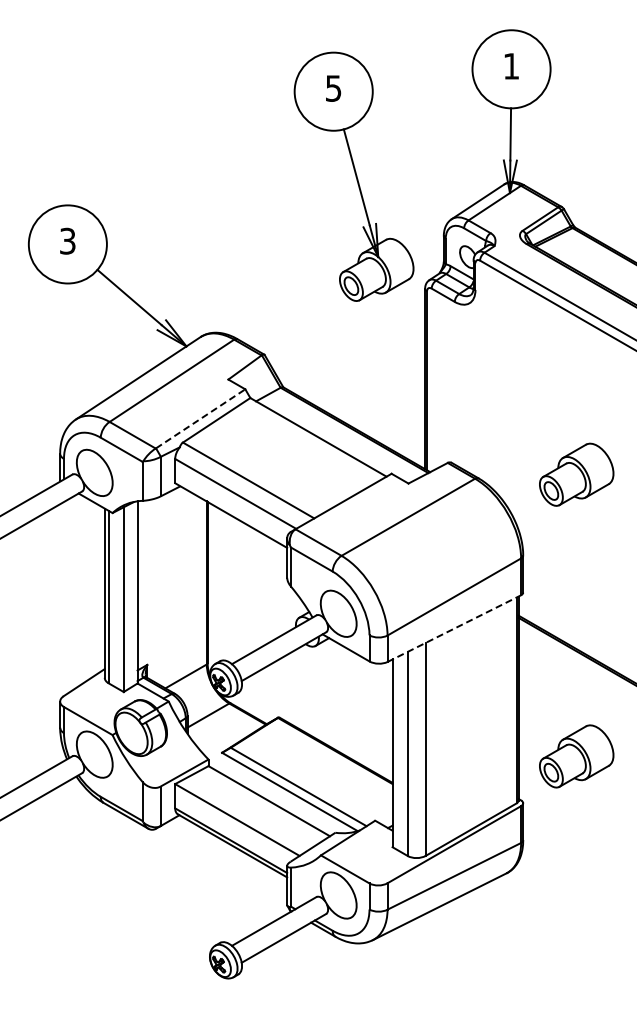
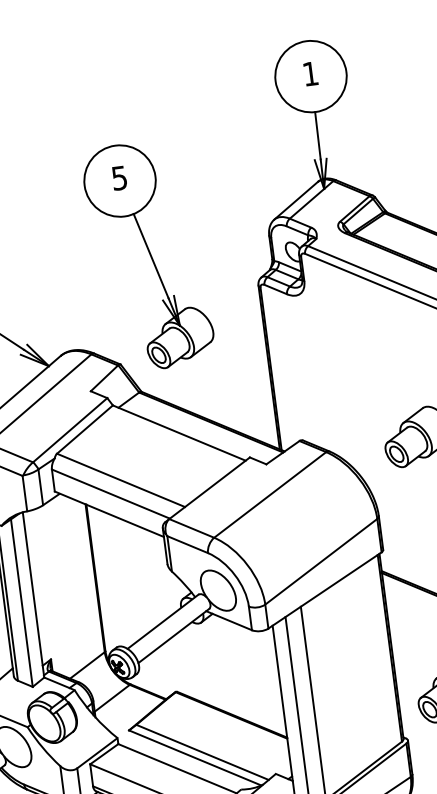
part: (353, 176) -> (147, 255), moved
line: (200, 418) -> (70, 429), dashed -> solid
line: (454, 628) -> (325, 590), dashed -> solid

